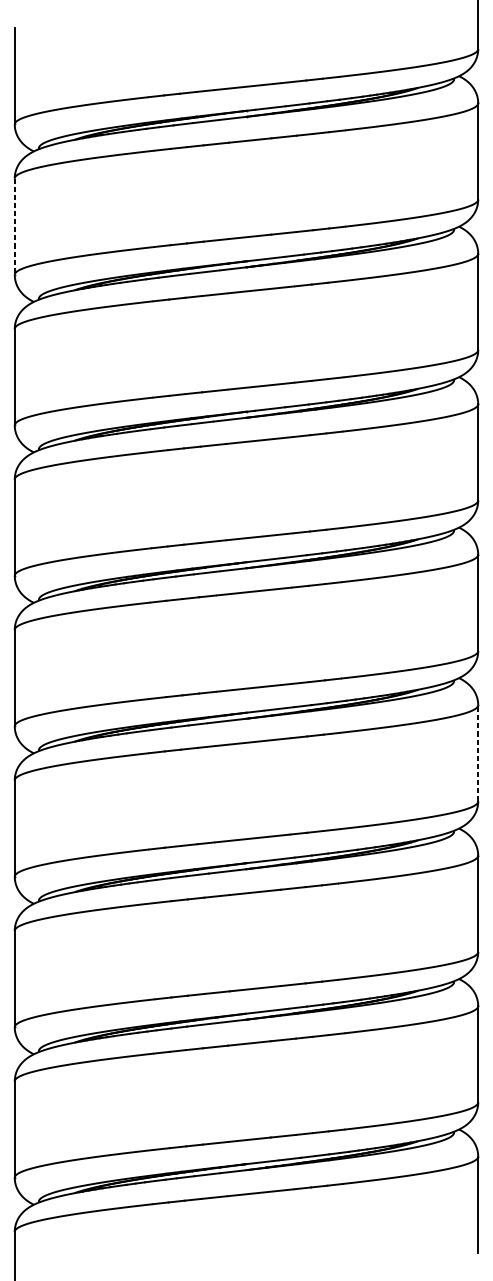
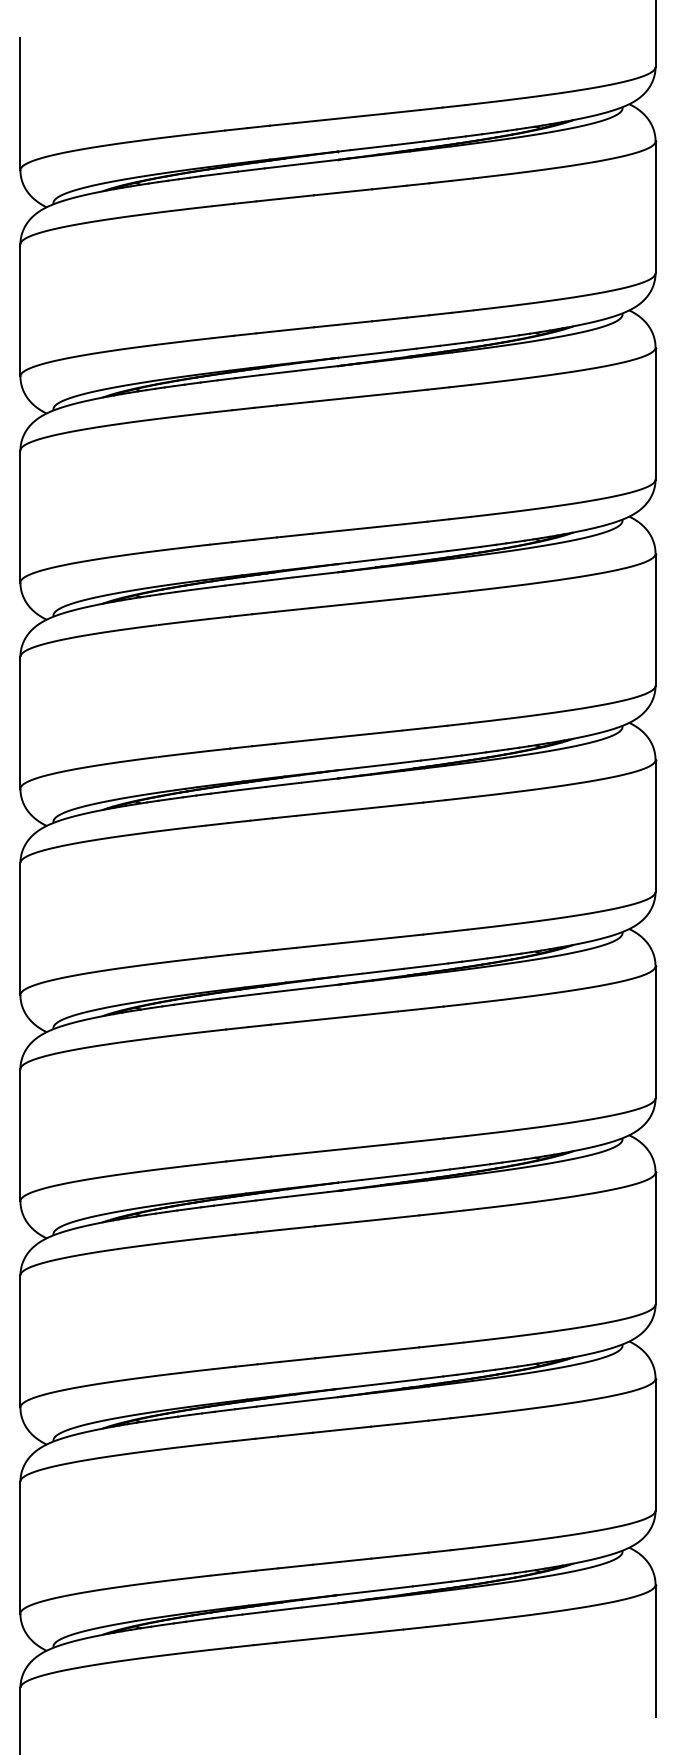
line: (14, 226) -> (20, 310), dashed -> solid
line: (478, 753) -> (655, 1032), dashed -> solid

